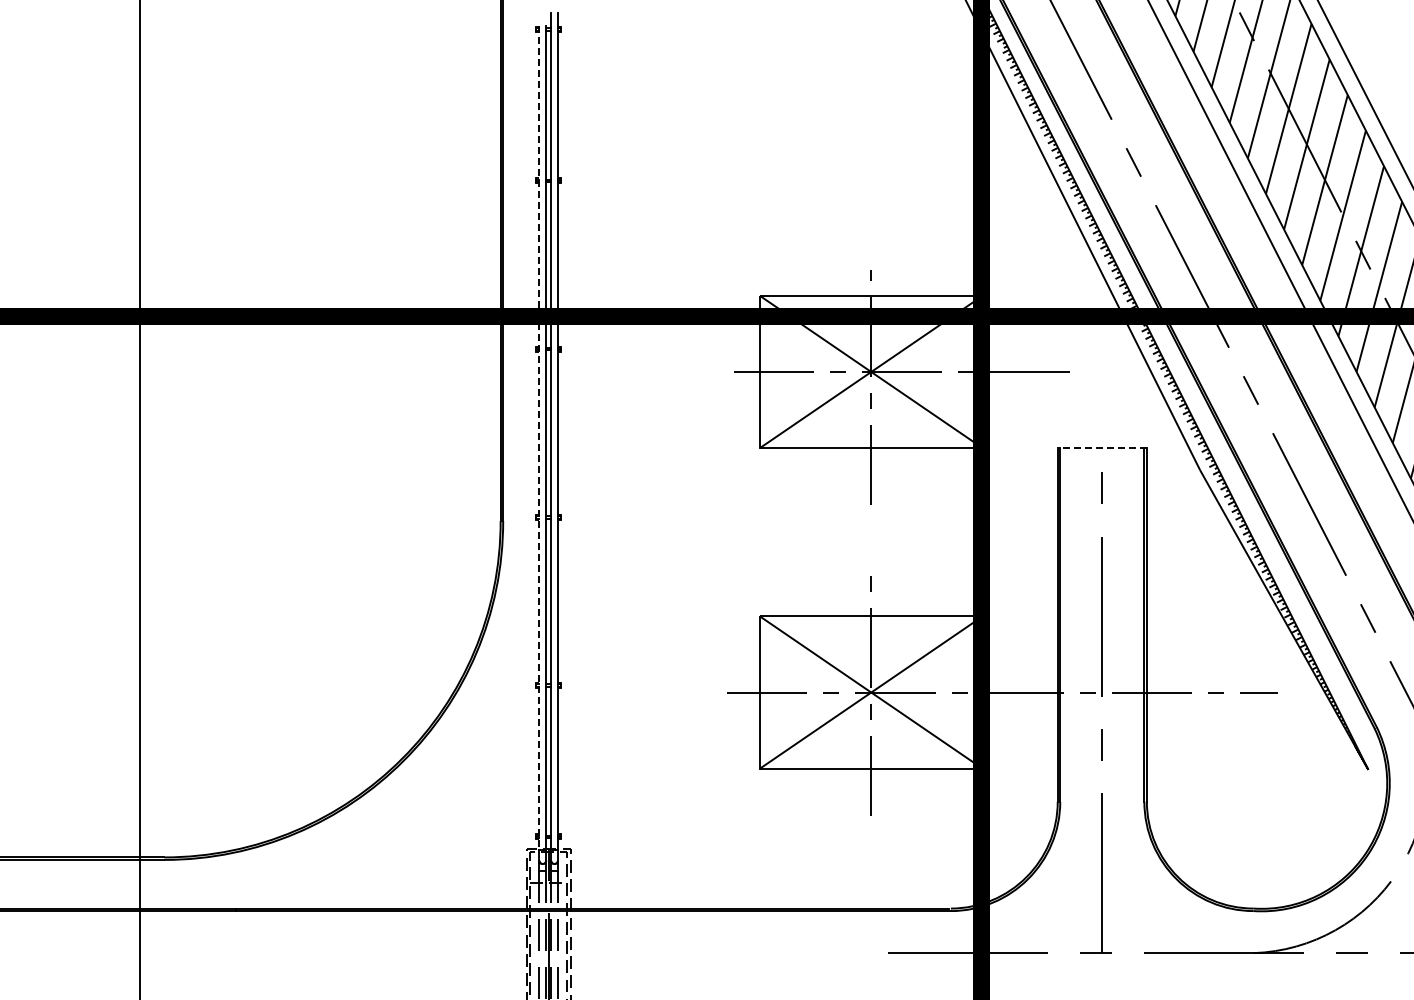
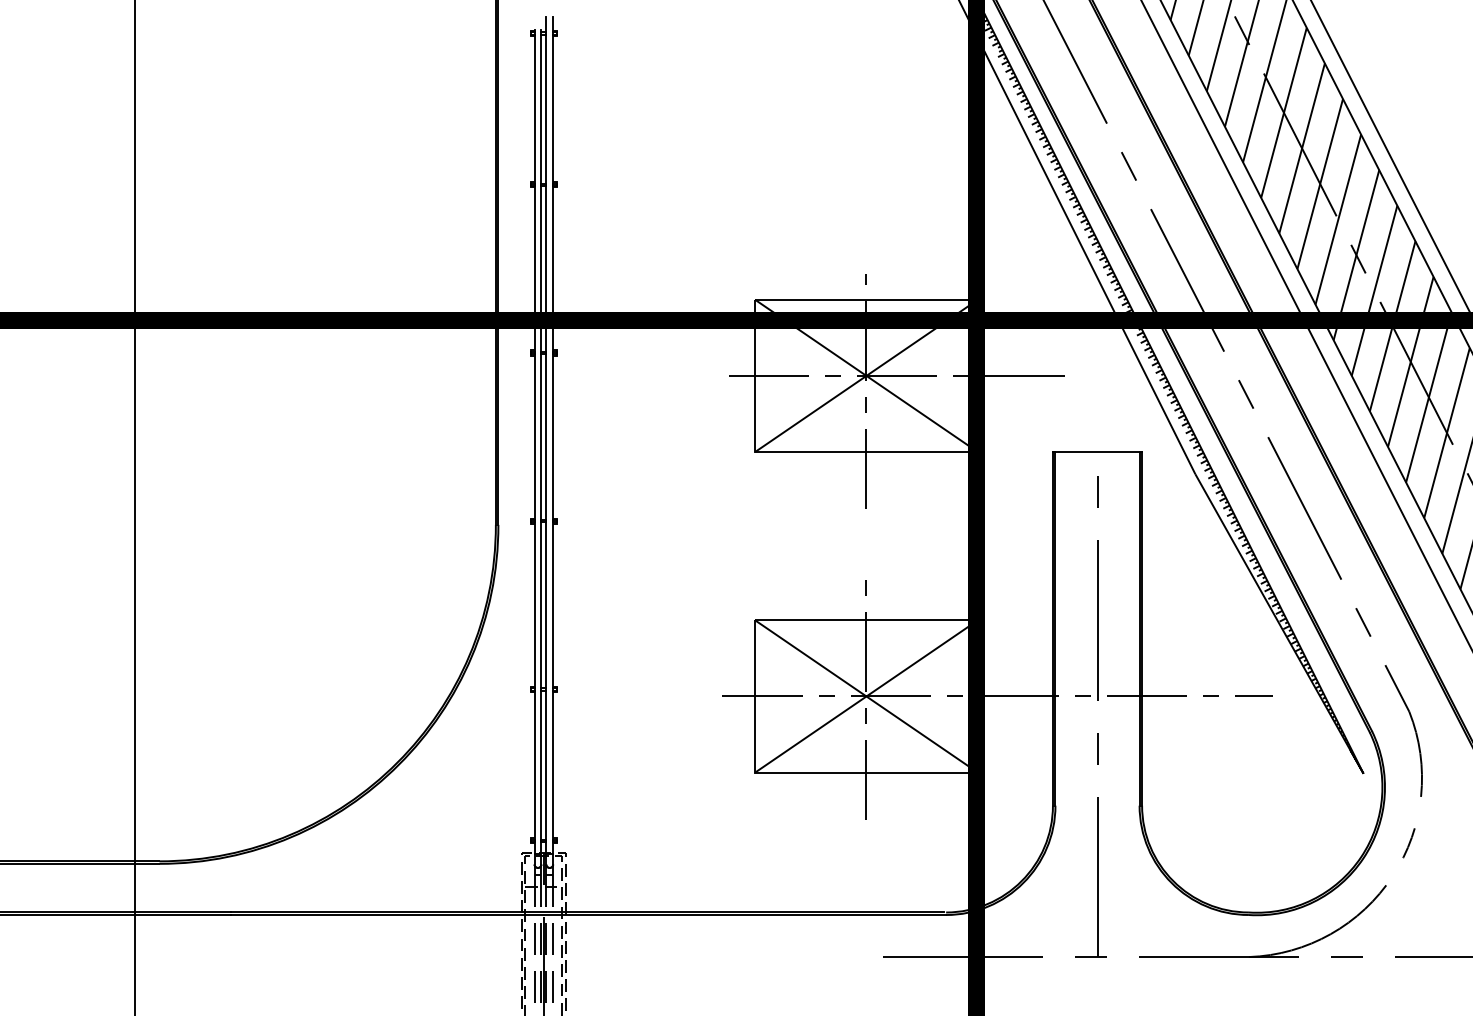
line: (539, 438) -> (534, 442), dashed -> solid
line: (1102, 447) -> (1097, 451), dashed -> solid

